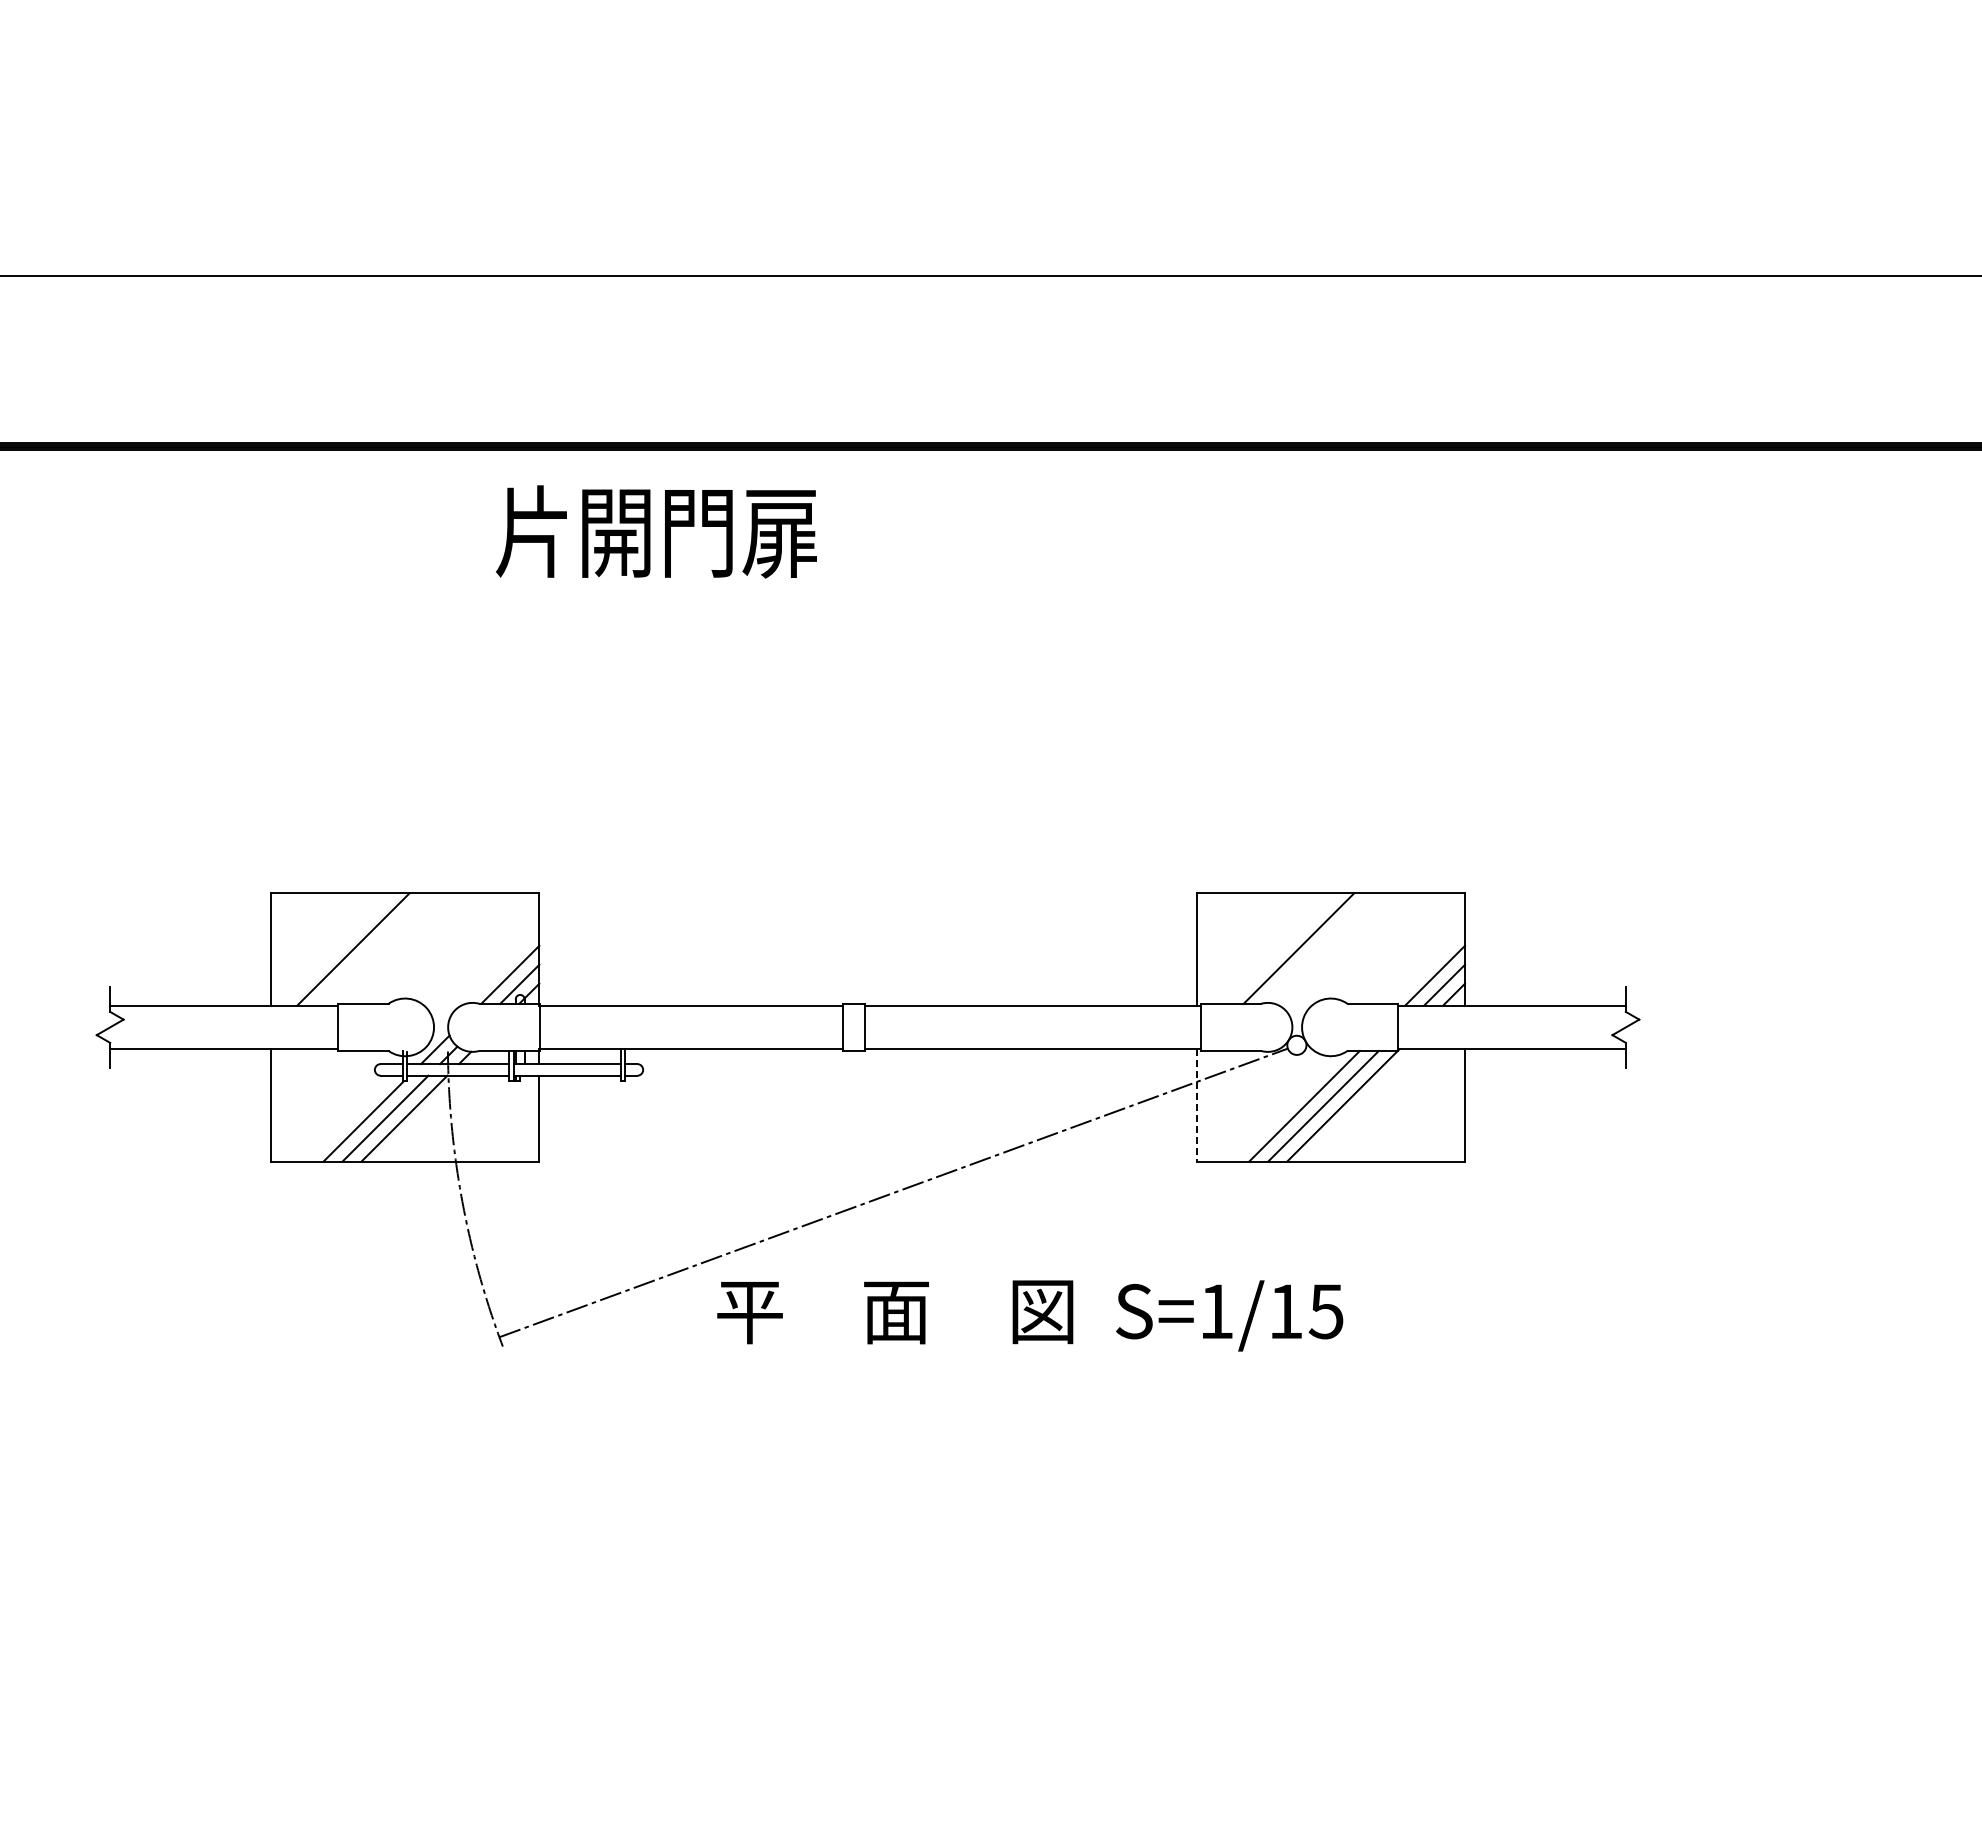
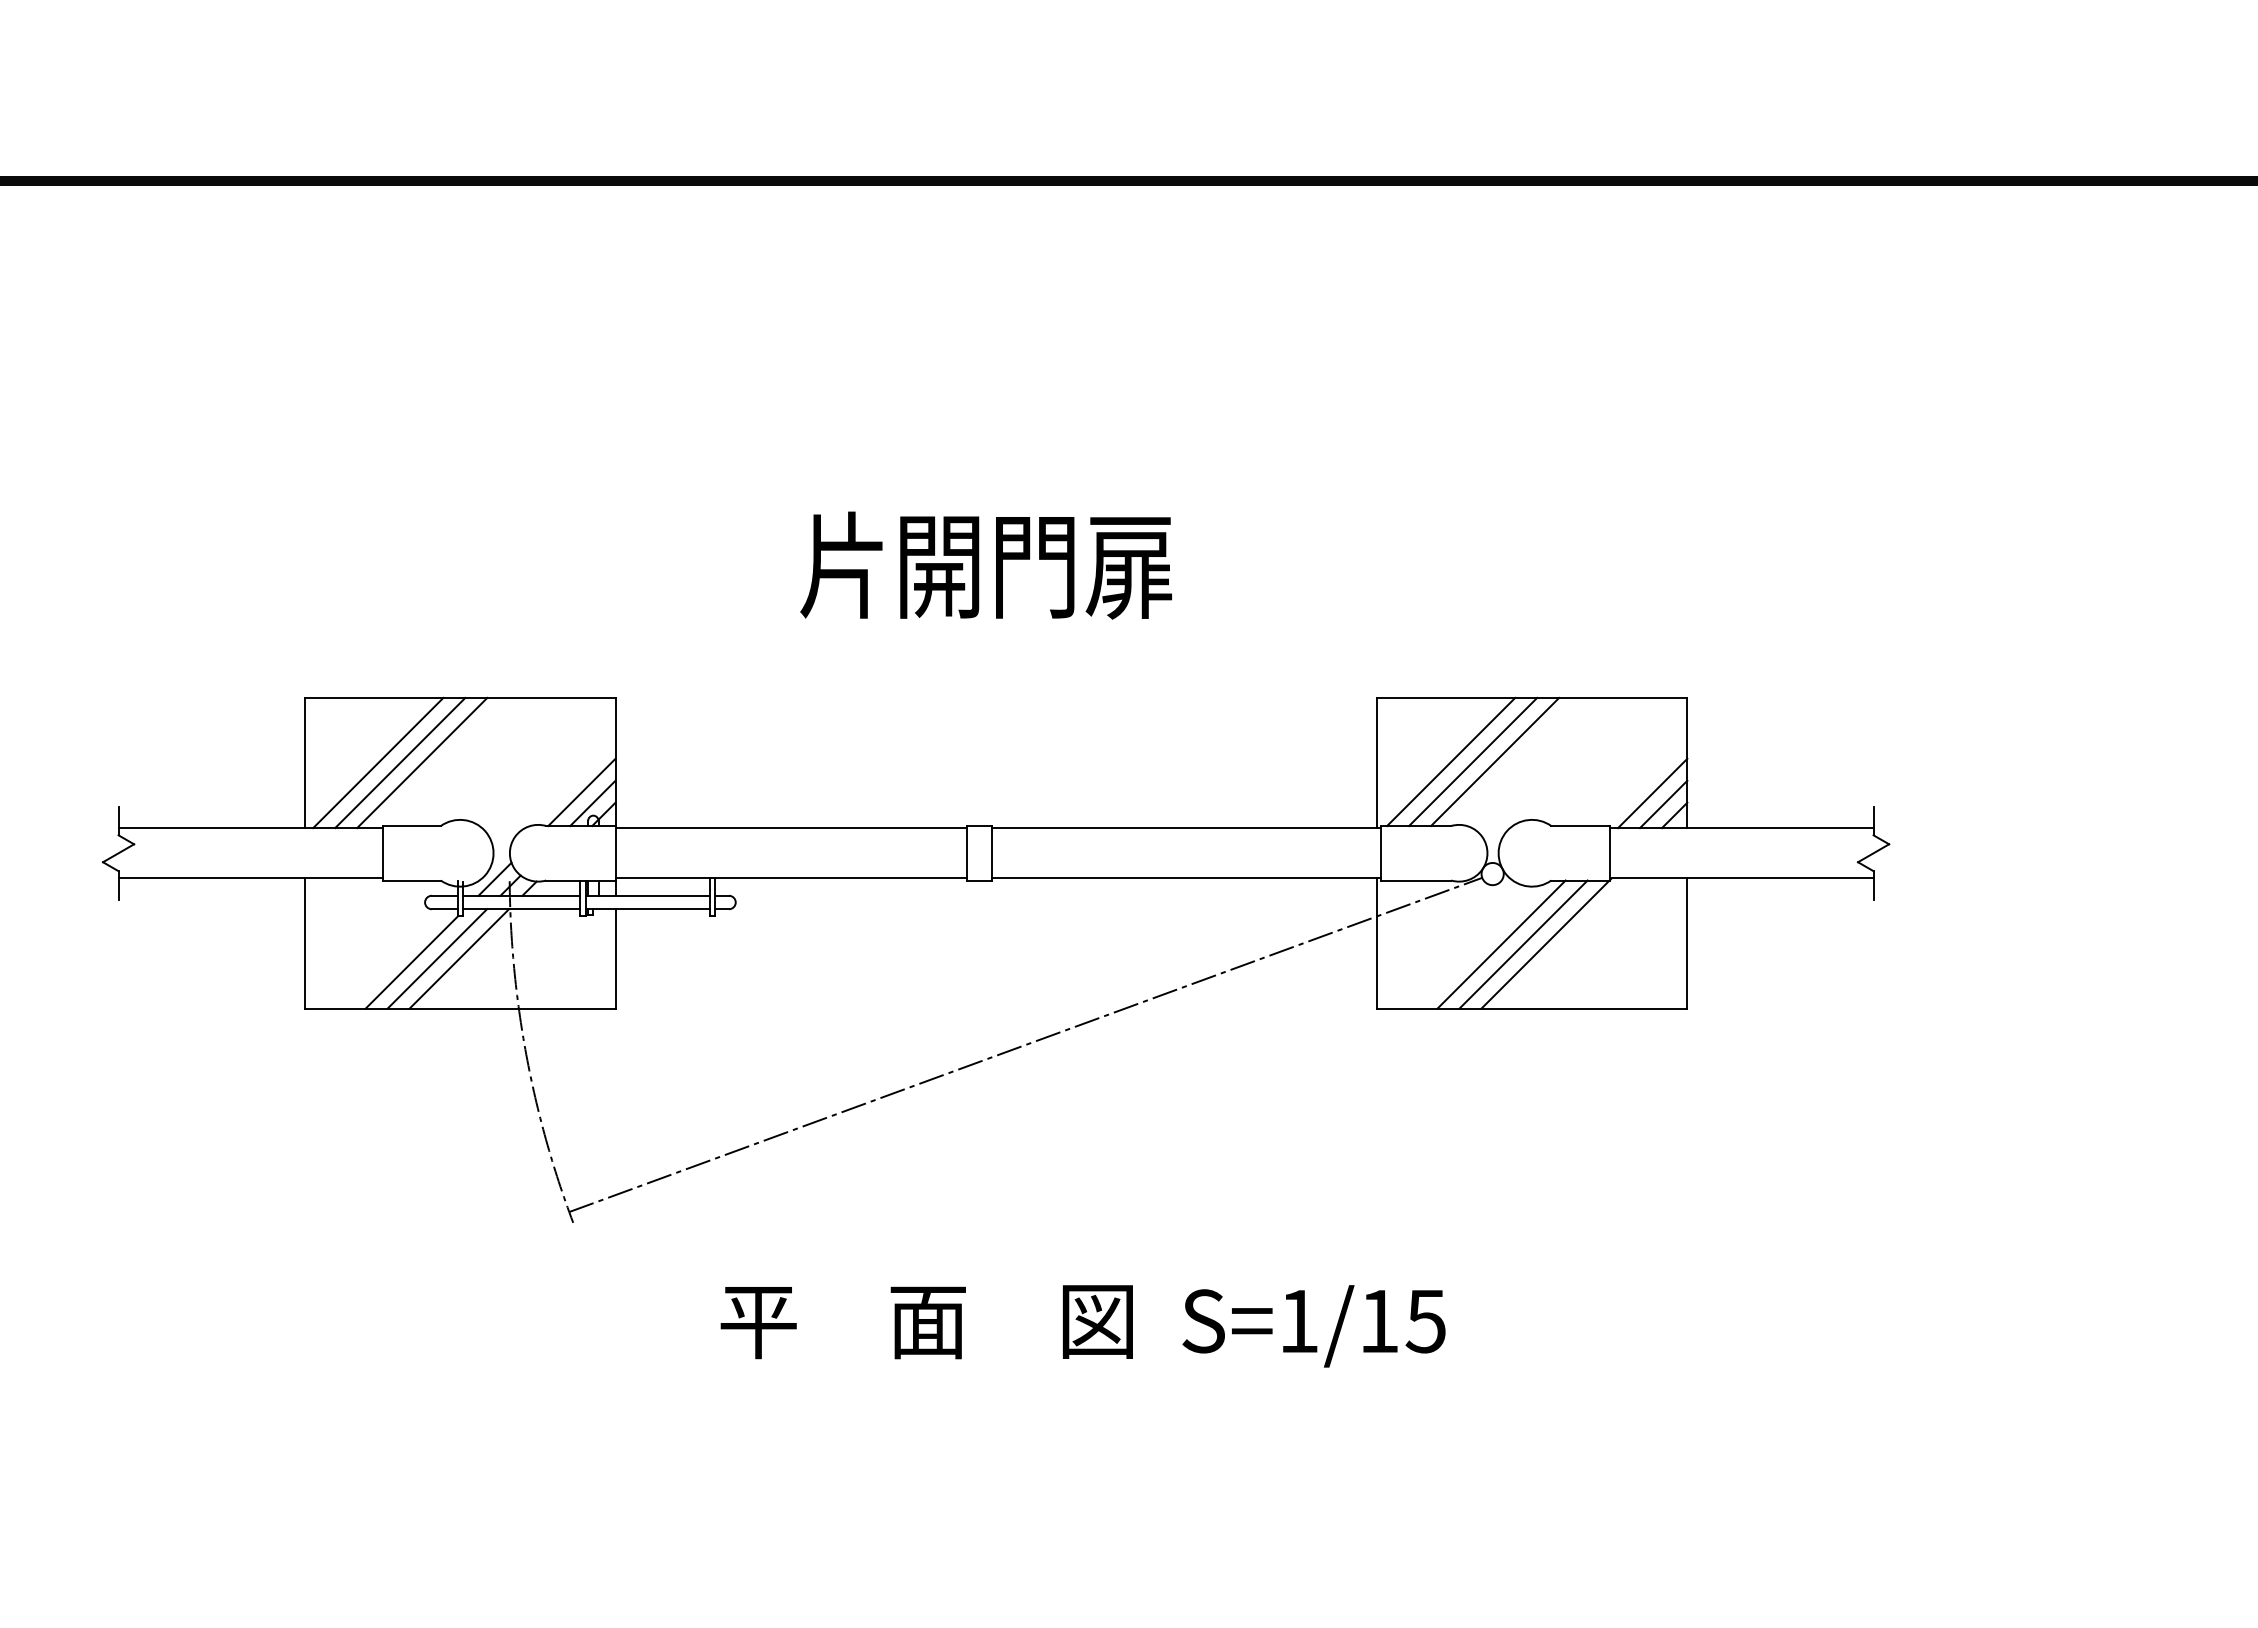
text: (656, 531) -> (986, 565), moved
line: (1260, 948) -> (1450, 761), added
line: (1279, 948) -> (1472, 761), added
line: (334, 949) -> (378, 763), added
line: (372, 949) -> (422, 763), added
line: (1196, 1105) -> (1376, 943), dashed -> solid
text: (1030, 1315) -> (1083, 1325), moved

